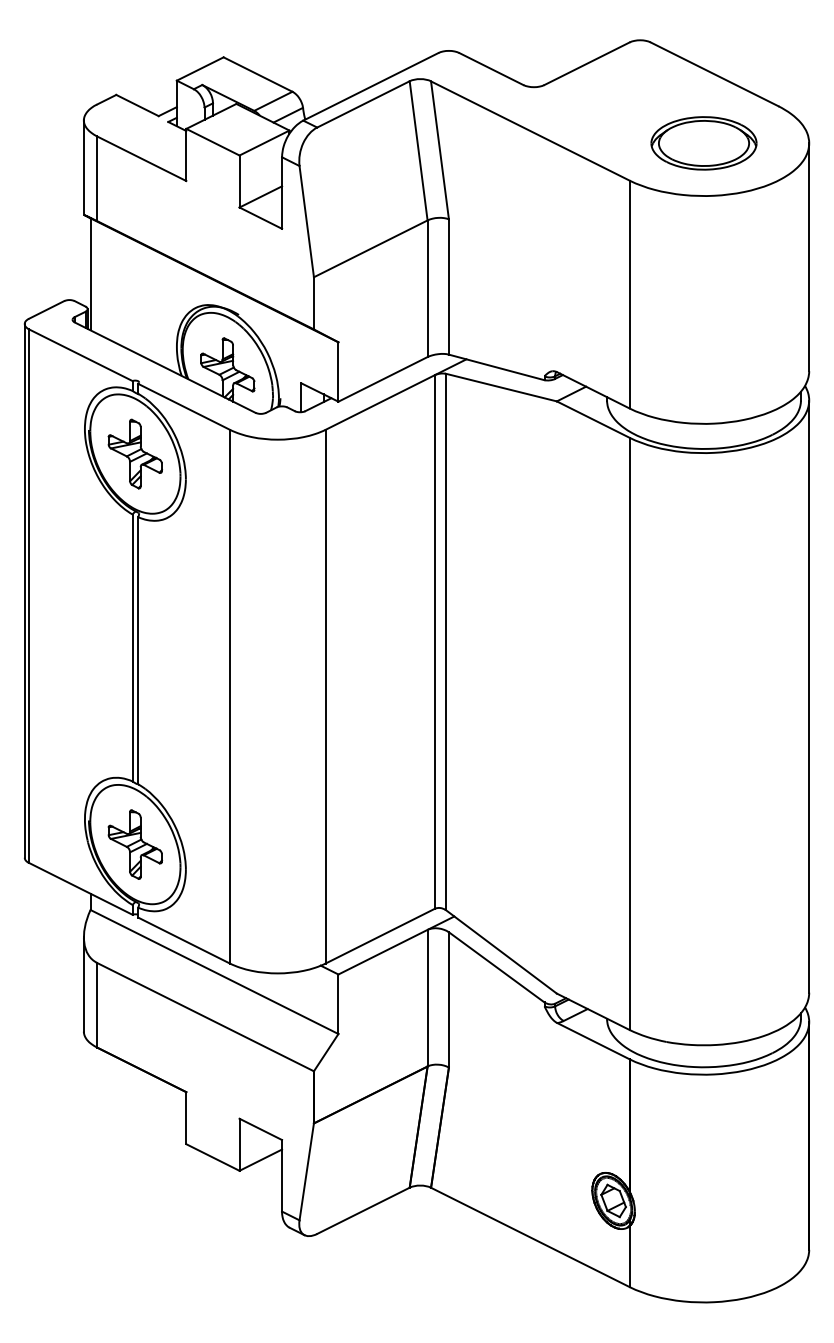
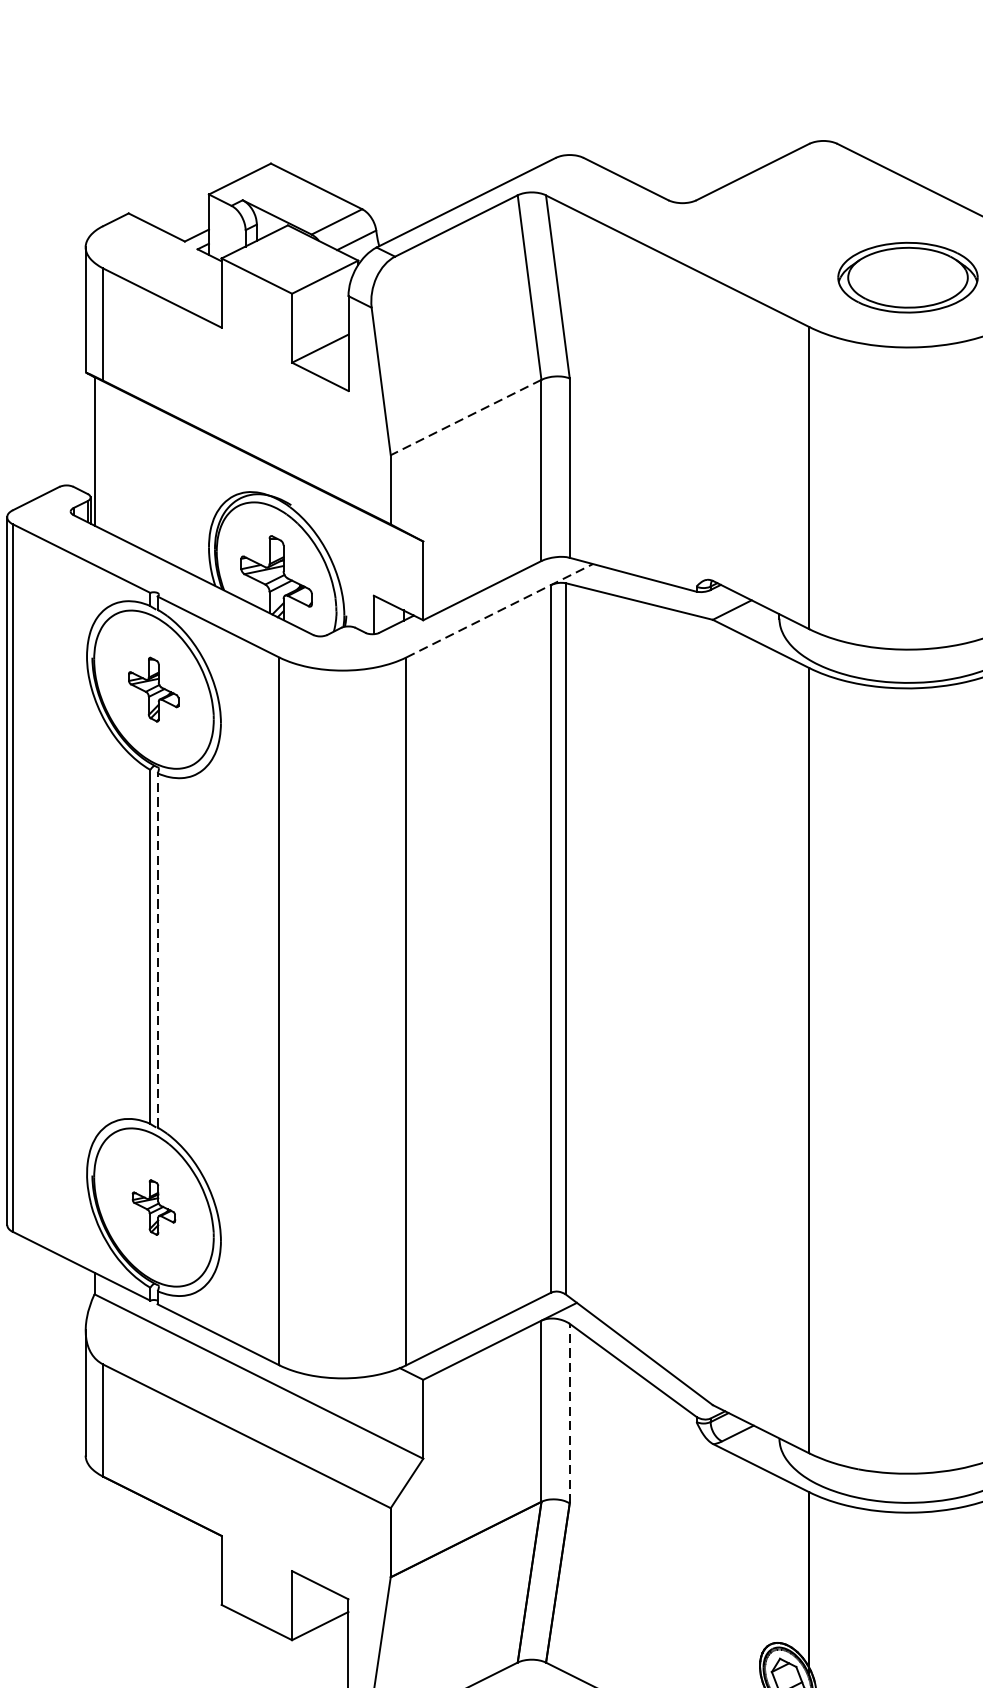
line: (370, 248) -> (465, 417), solid -> dashed
line: (396, 394) -> (500, 610), solid -> dashed
part: (134, 453) -> (152, 688), size x0.7
line: (138, 650) -> (158, 950), solid -> dashed
part: (135, 844) -> (154, 1207), size x0.6
line: (448, 999) -> (569, 1412), solid -> dashed

